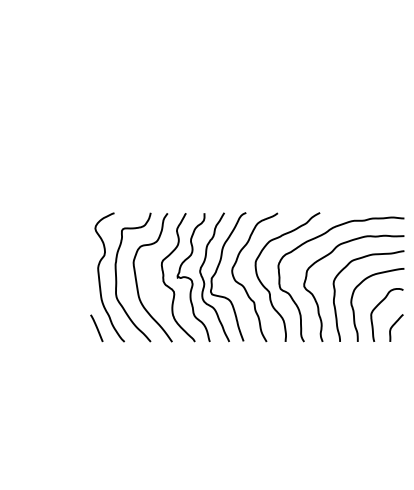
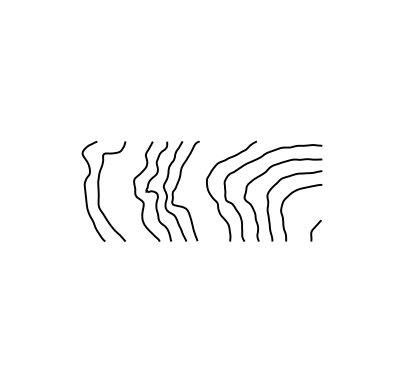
curve: (137, 281) -> (115, 194), removed
curve: (244, 286) -> (198, 198), removed
curve: (378, 305) -> (302, 213), removed
line: (96, 327) -> (83, 230), removed

